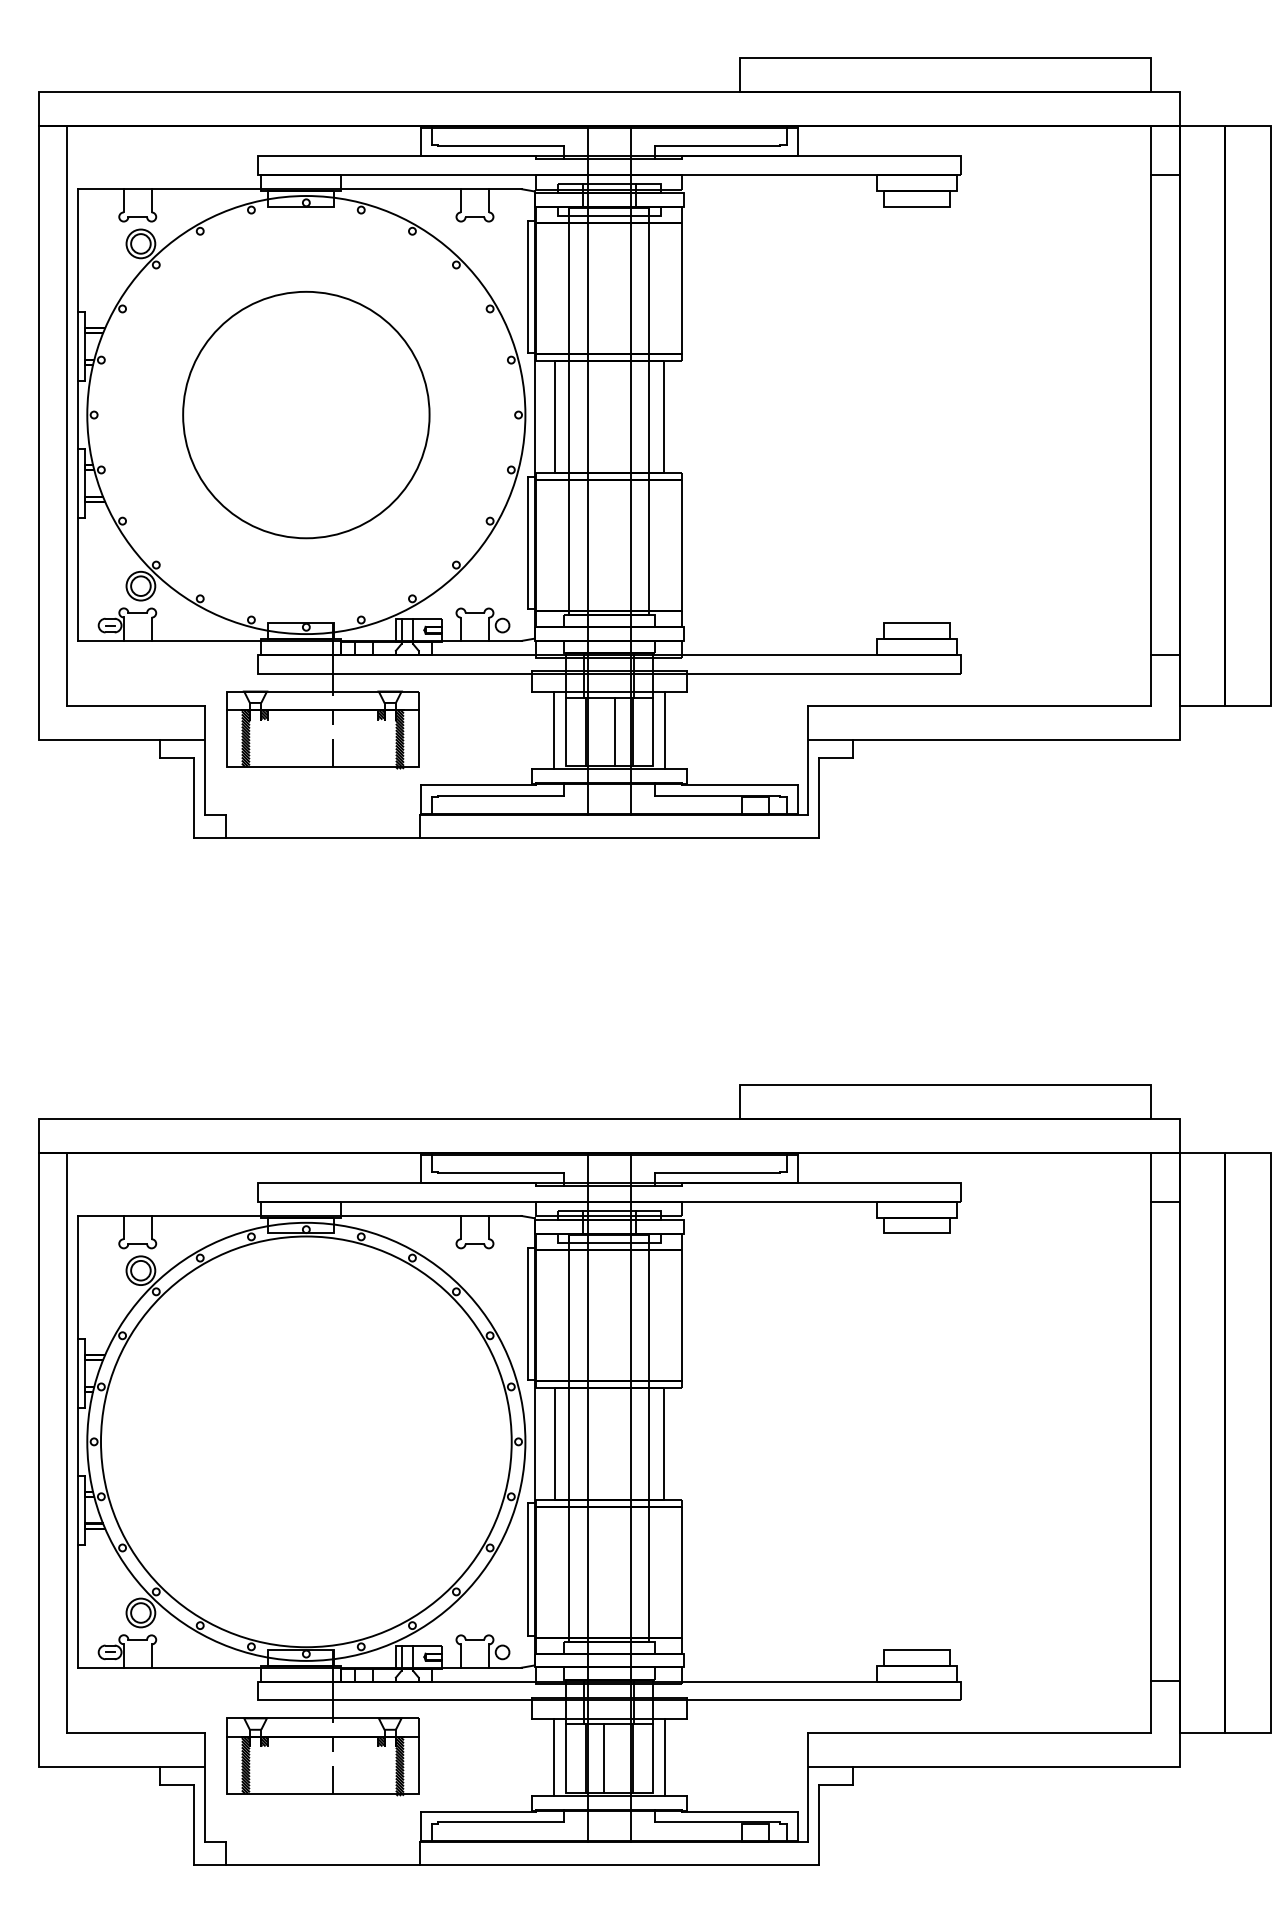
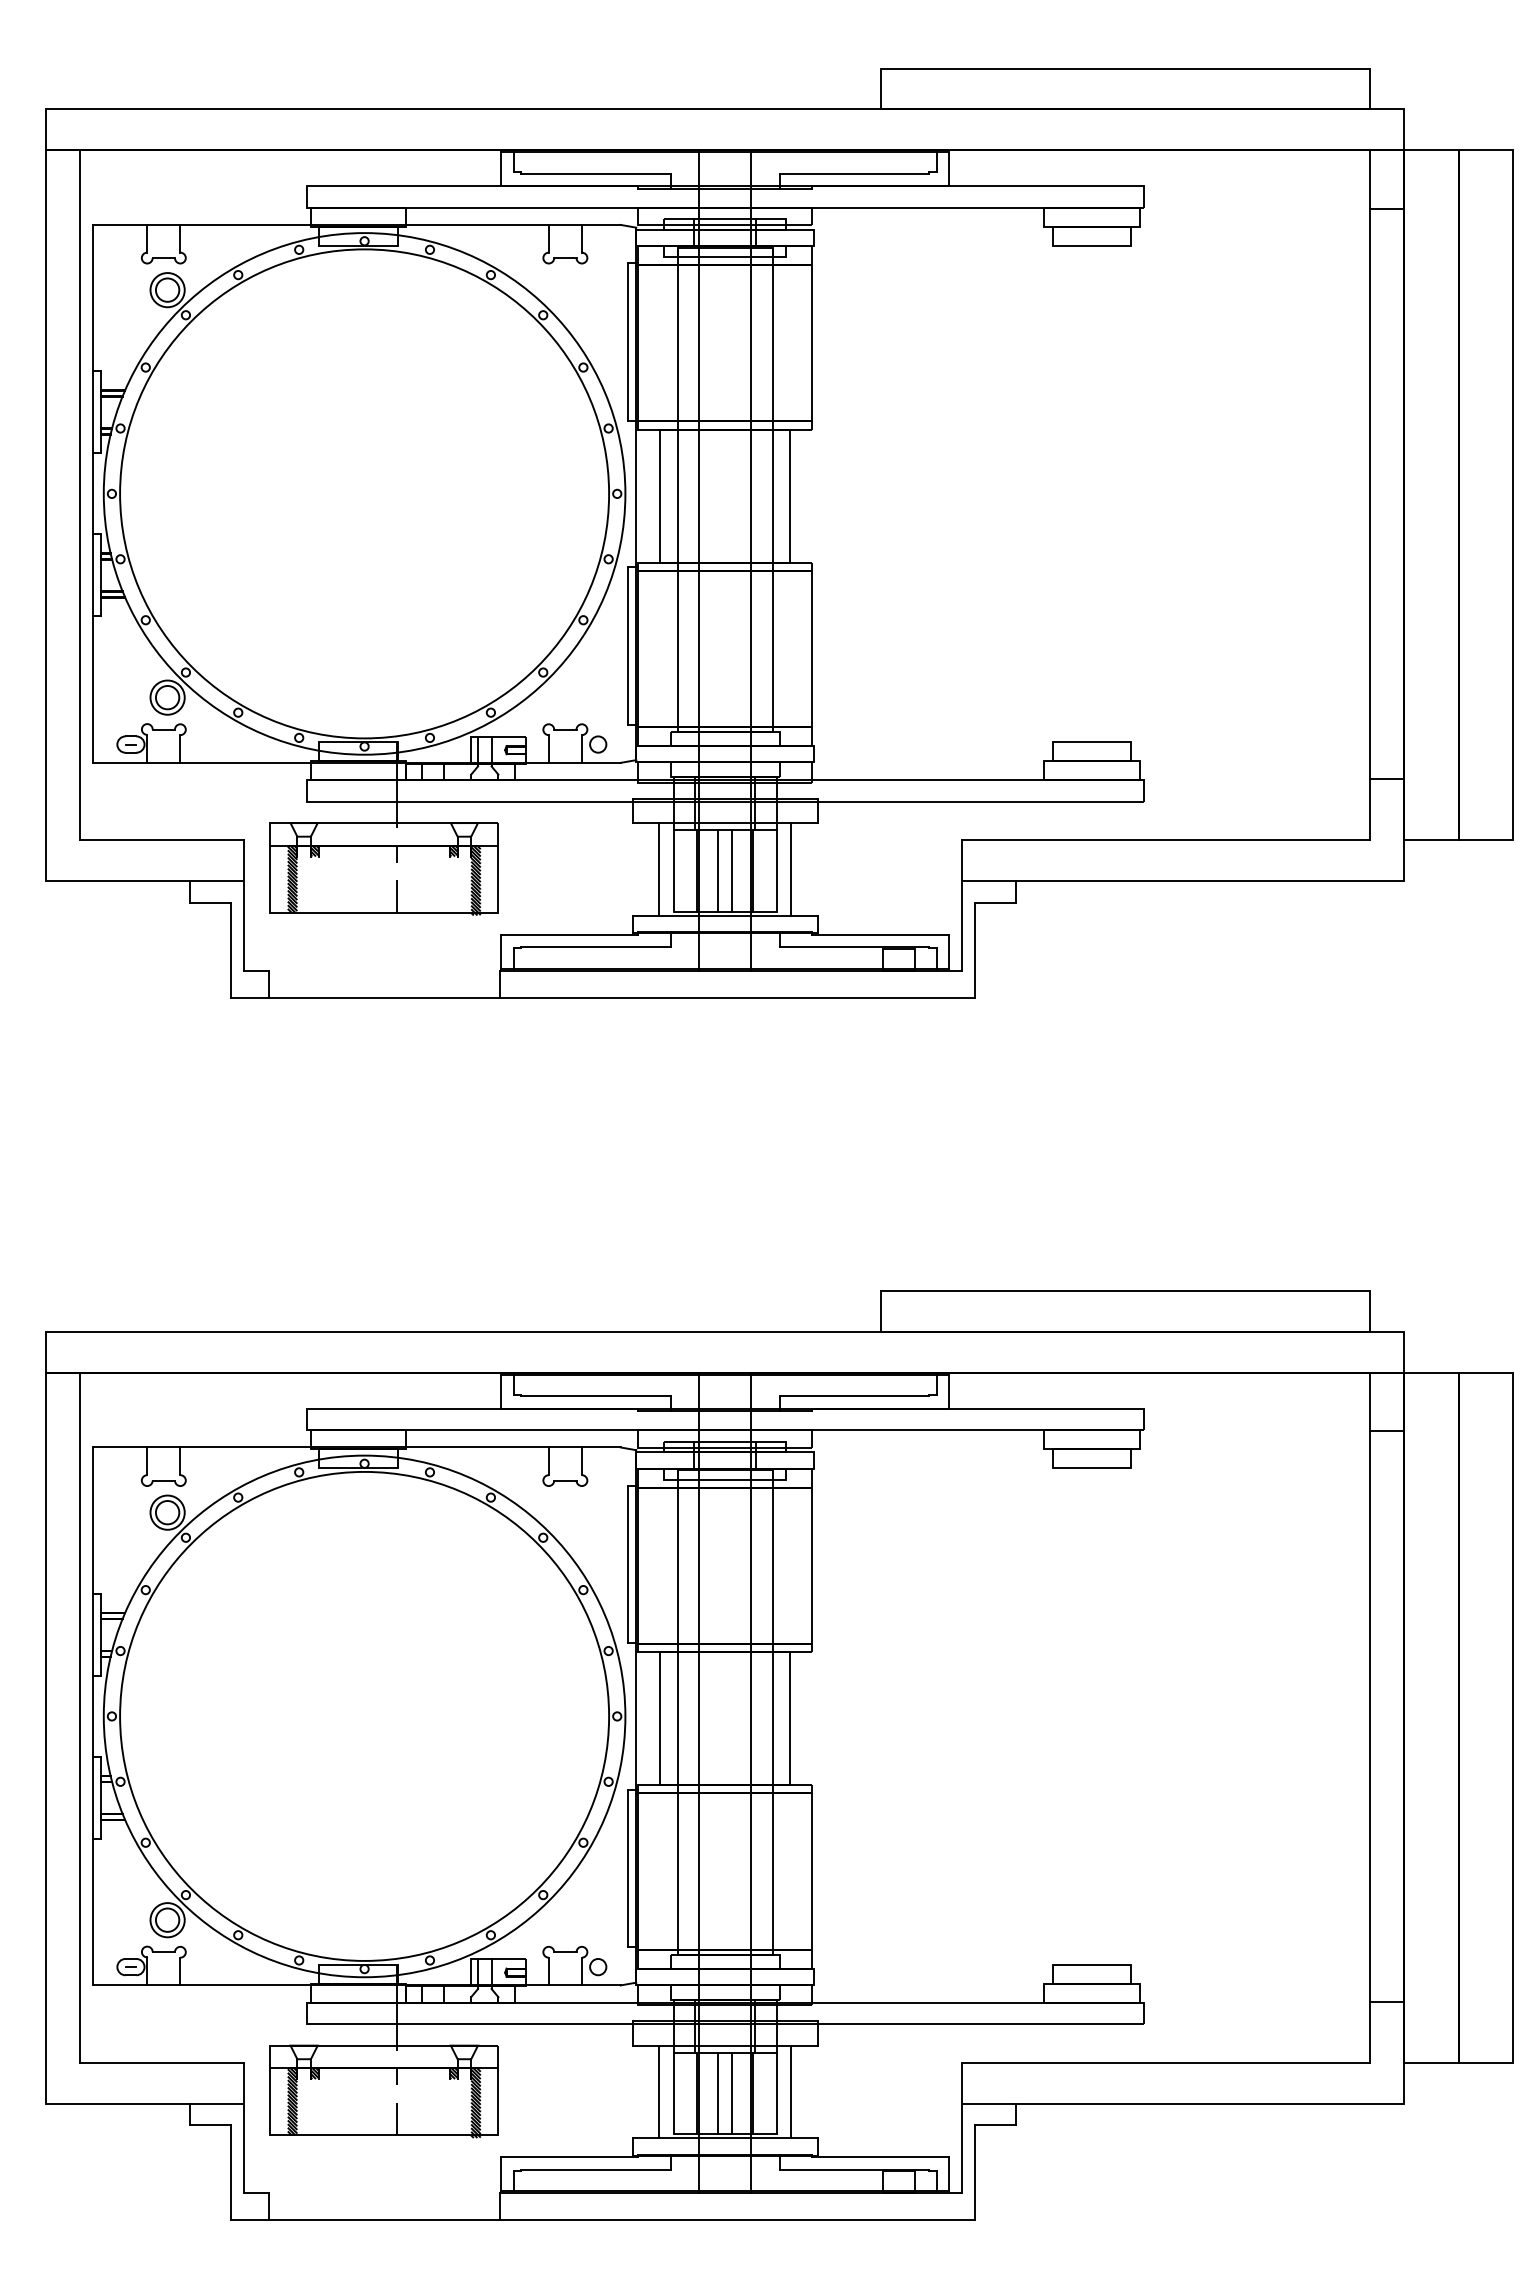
circle: (306, 414) -> (364, 493), size x1.67
line: (603, 731) -> (718, 870), added
line: (615, 1758) -> (732, 2093), added

